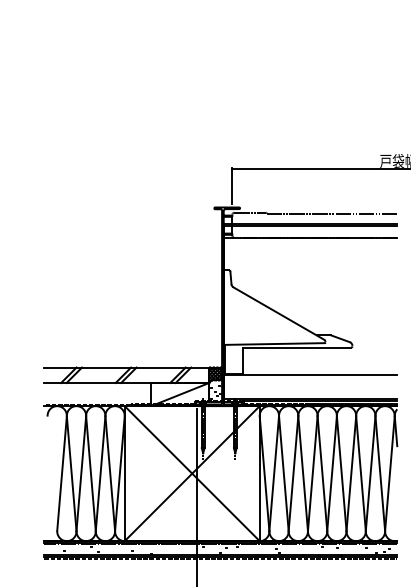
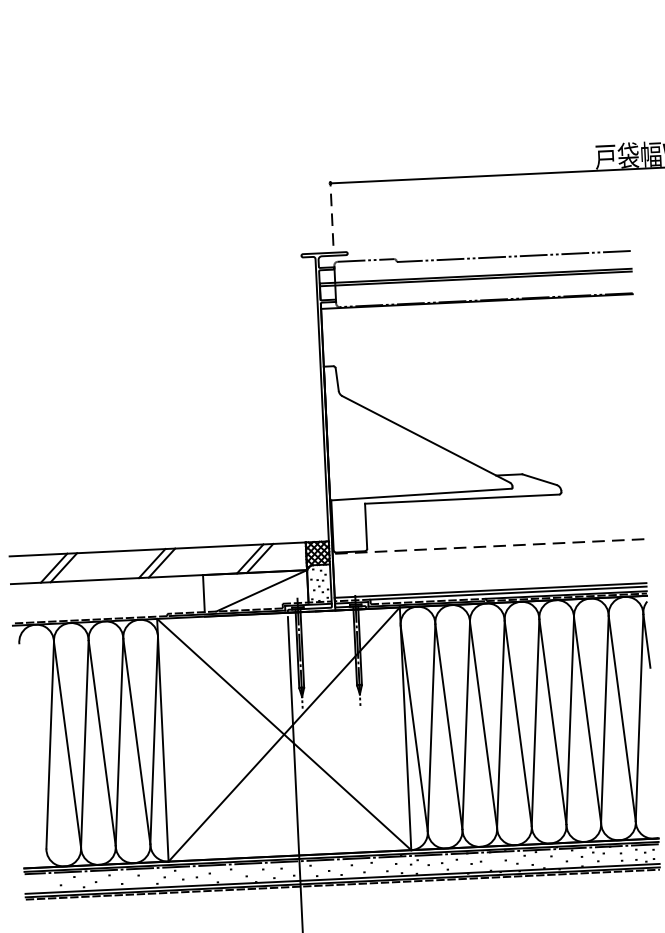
line: (232, 185) -> (332, 213), solid -> dashed
line: (310, 374) -> (488, 546), solid -> dashed

